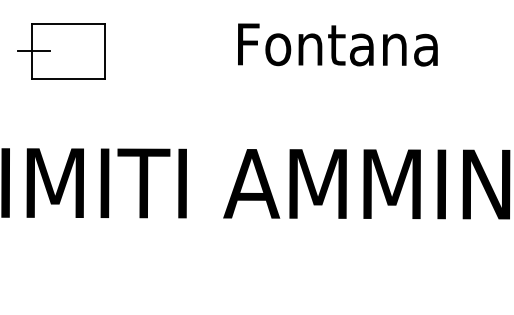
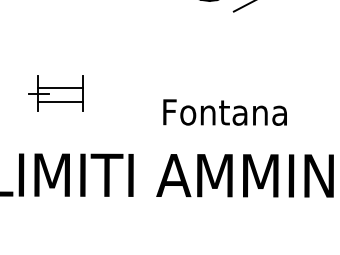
line: (67, 23) -> (59, 102), moved
text: (336, 44) -> (224, 112), moved
line: (67, 78) -> (59, 87), moved

